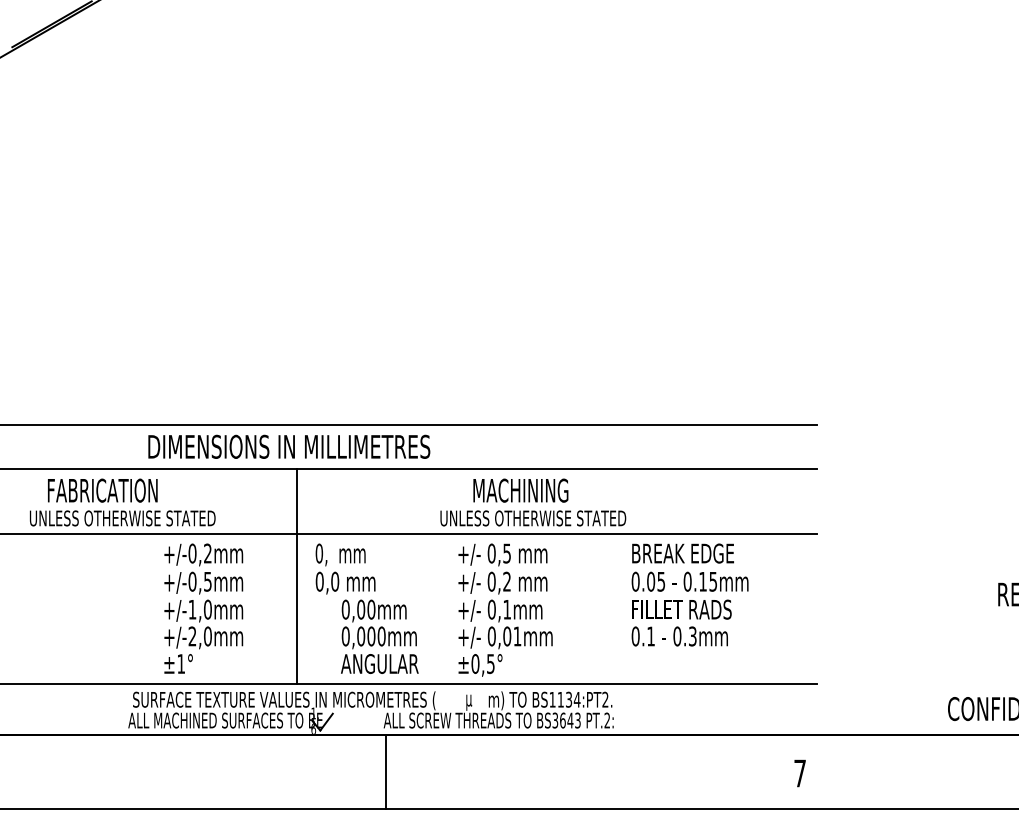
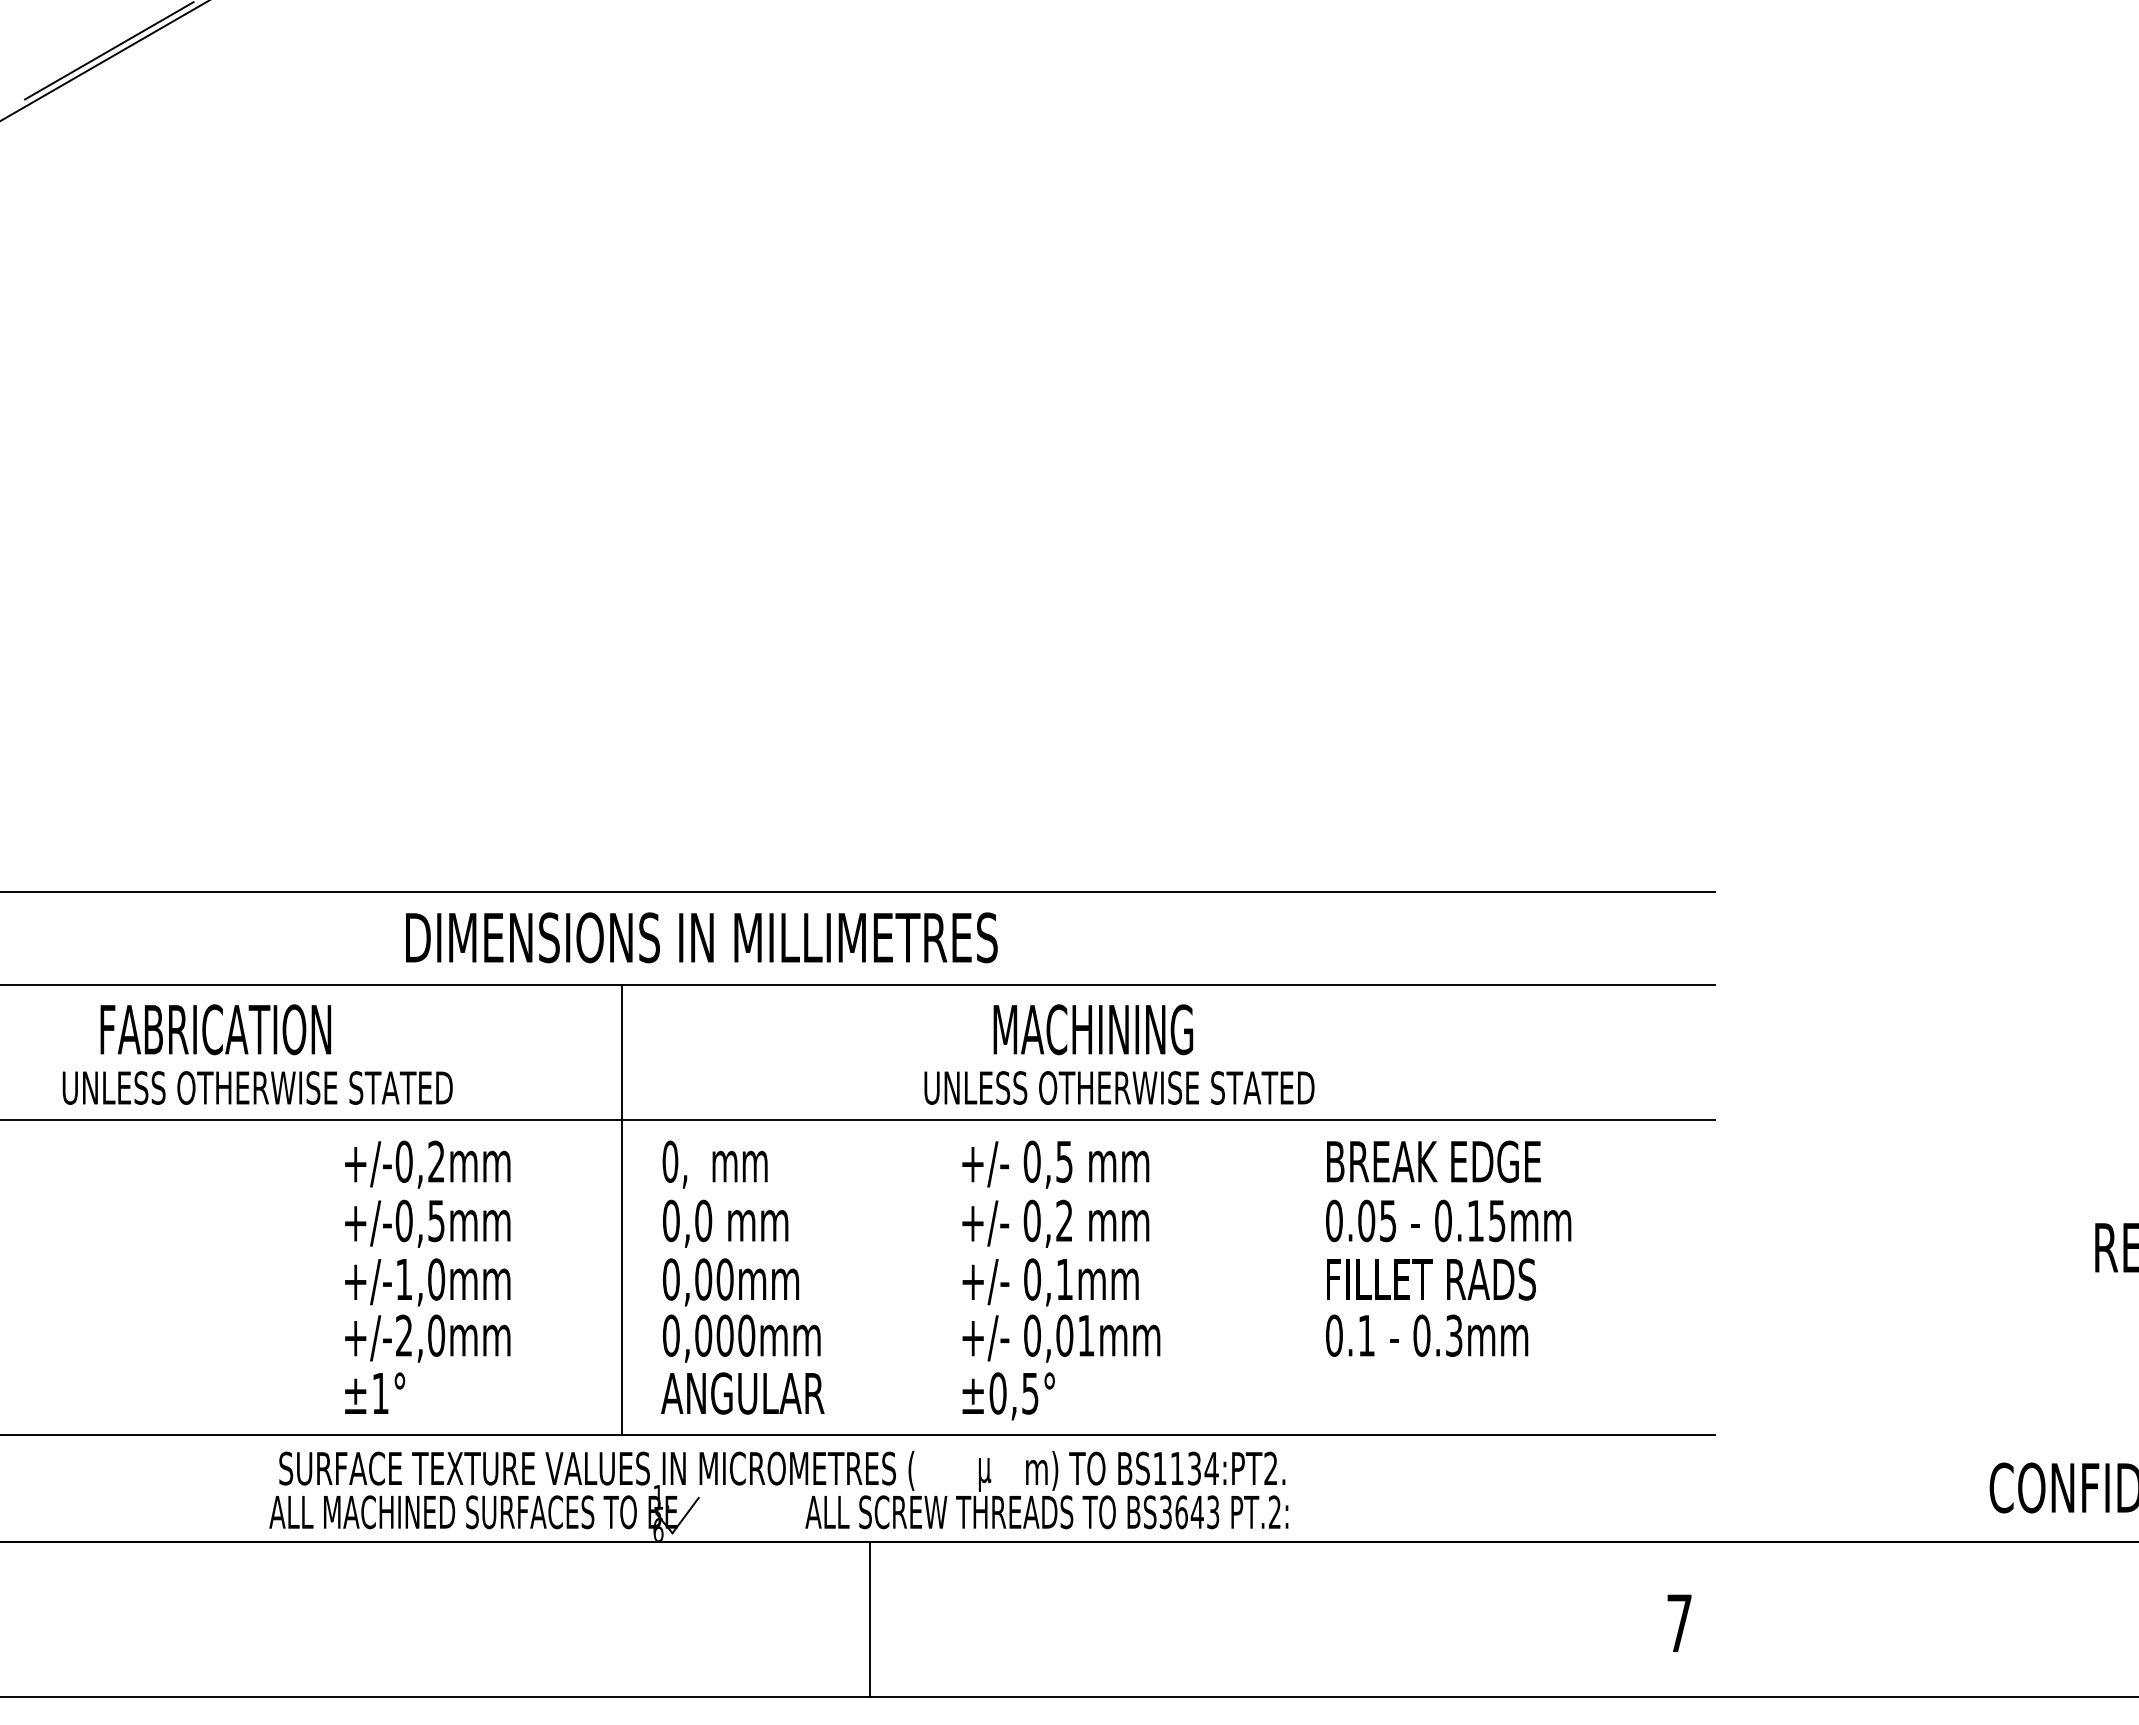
text: (289, 446) -> (702, 937), moved
text: (379, 636) -> (742, 1335), moved
line: (386, 771) -> (870, 1619), moved

